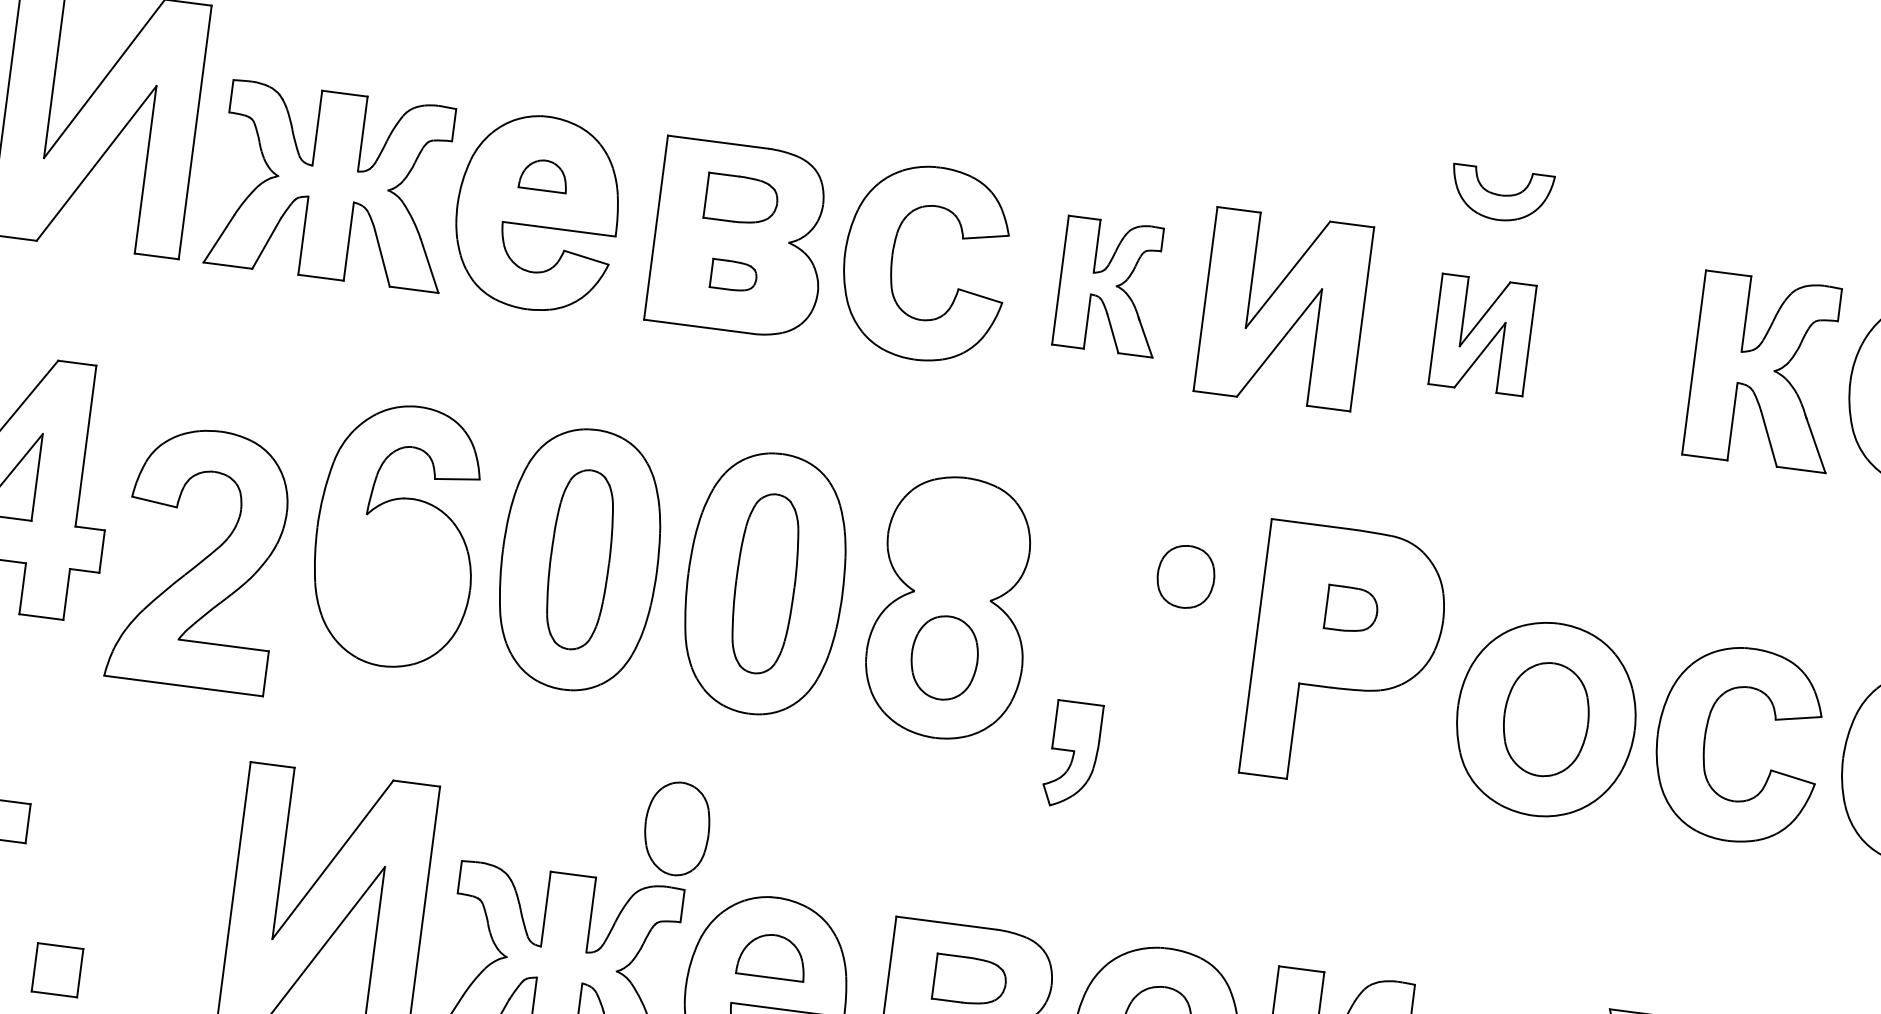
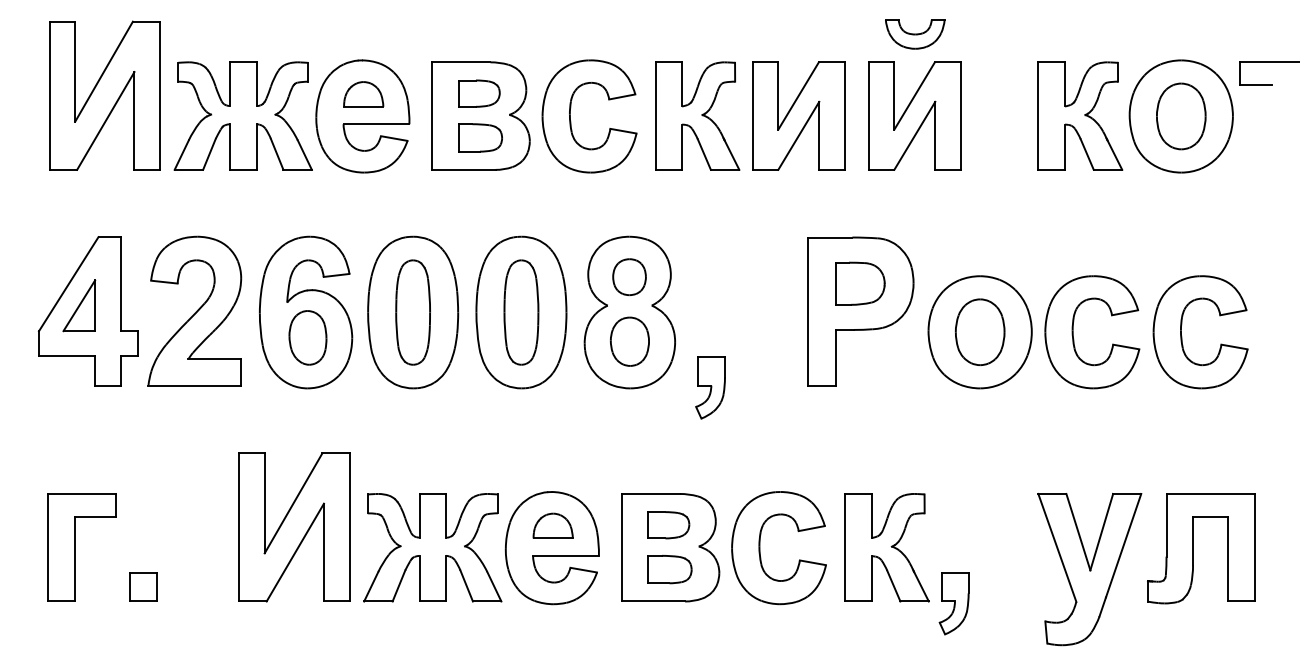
part: (543, 175) -> (363, 94), size x1.43
part: (734, 275) -> (480, 137), size x1.67
part: (1110, 285) -> (697, 115), size x1.43
part: (1482, 333) -> (914, 115), size x1.67
part: (199, 557) -> (194, 310), moved
part: (1186, 575) -> (629, 276), moved
part: (1352, 609) -> (860, 283), size x1.67
part: (676, 828) -> (307, 337), moved

